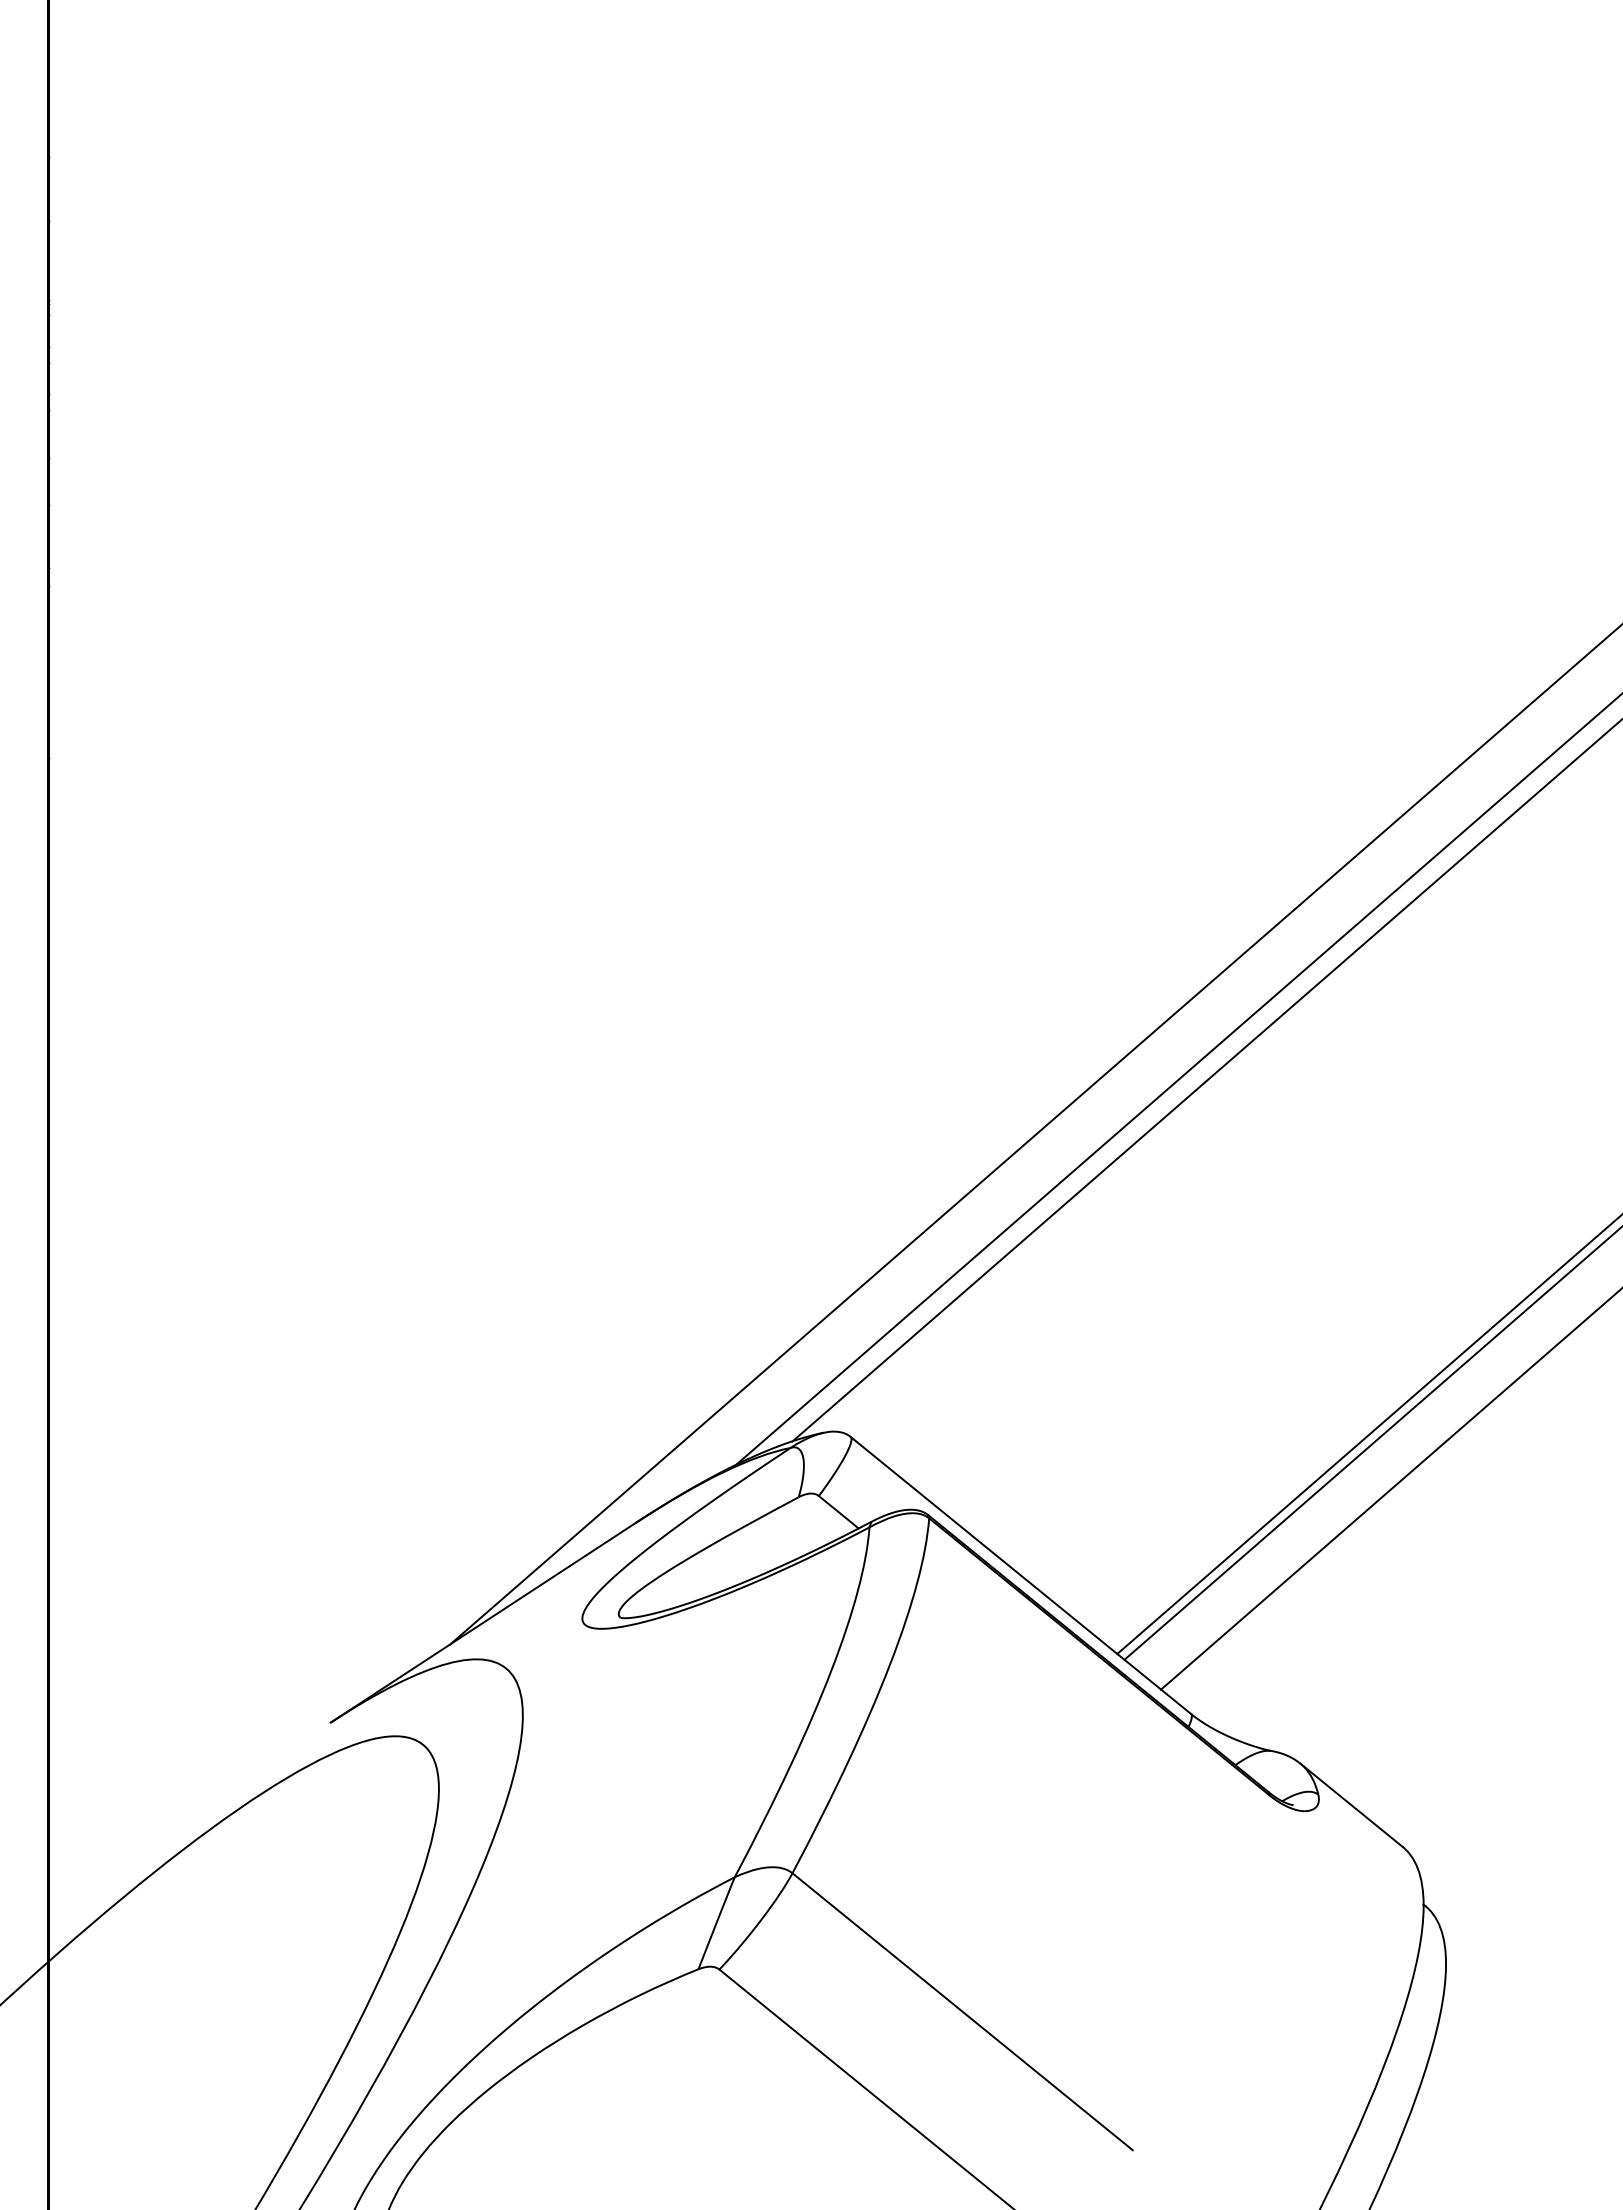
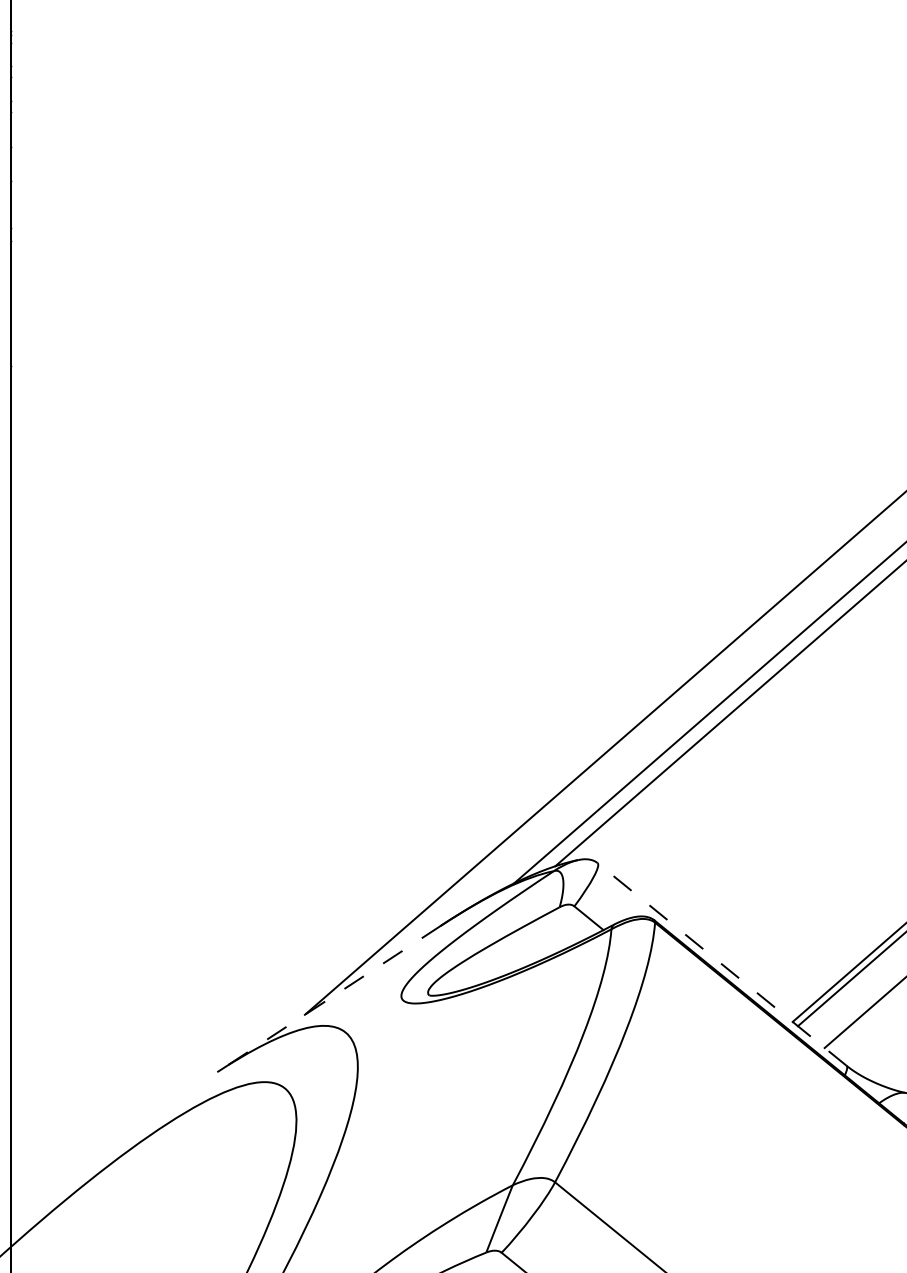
line: (1020, 1575) -> (721, 964), solid -> dashed
line: (483, 1622) -> (329, 998), solid -> dashed

